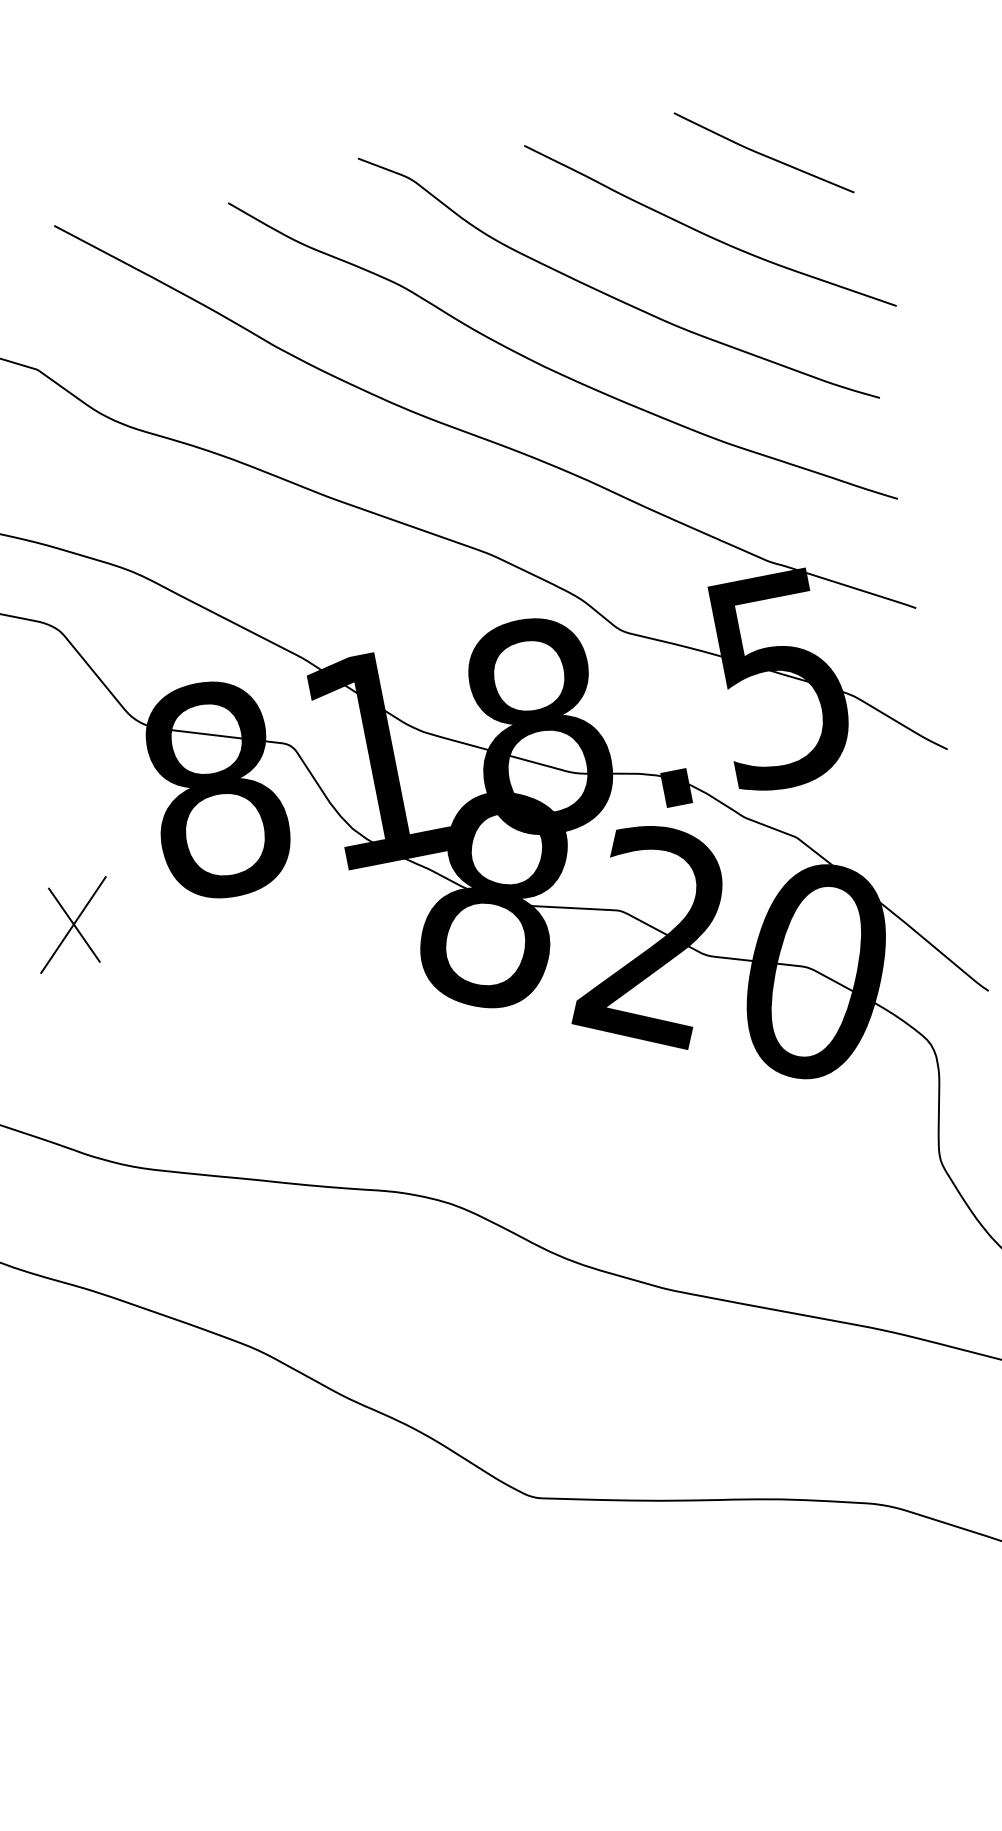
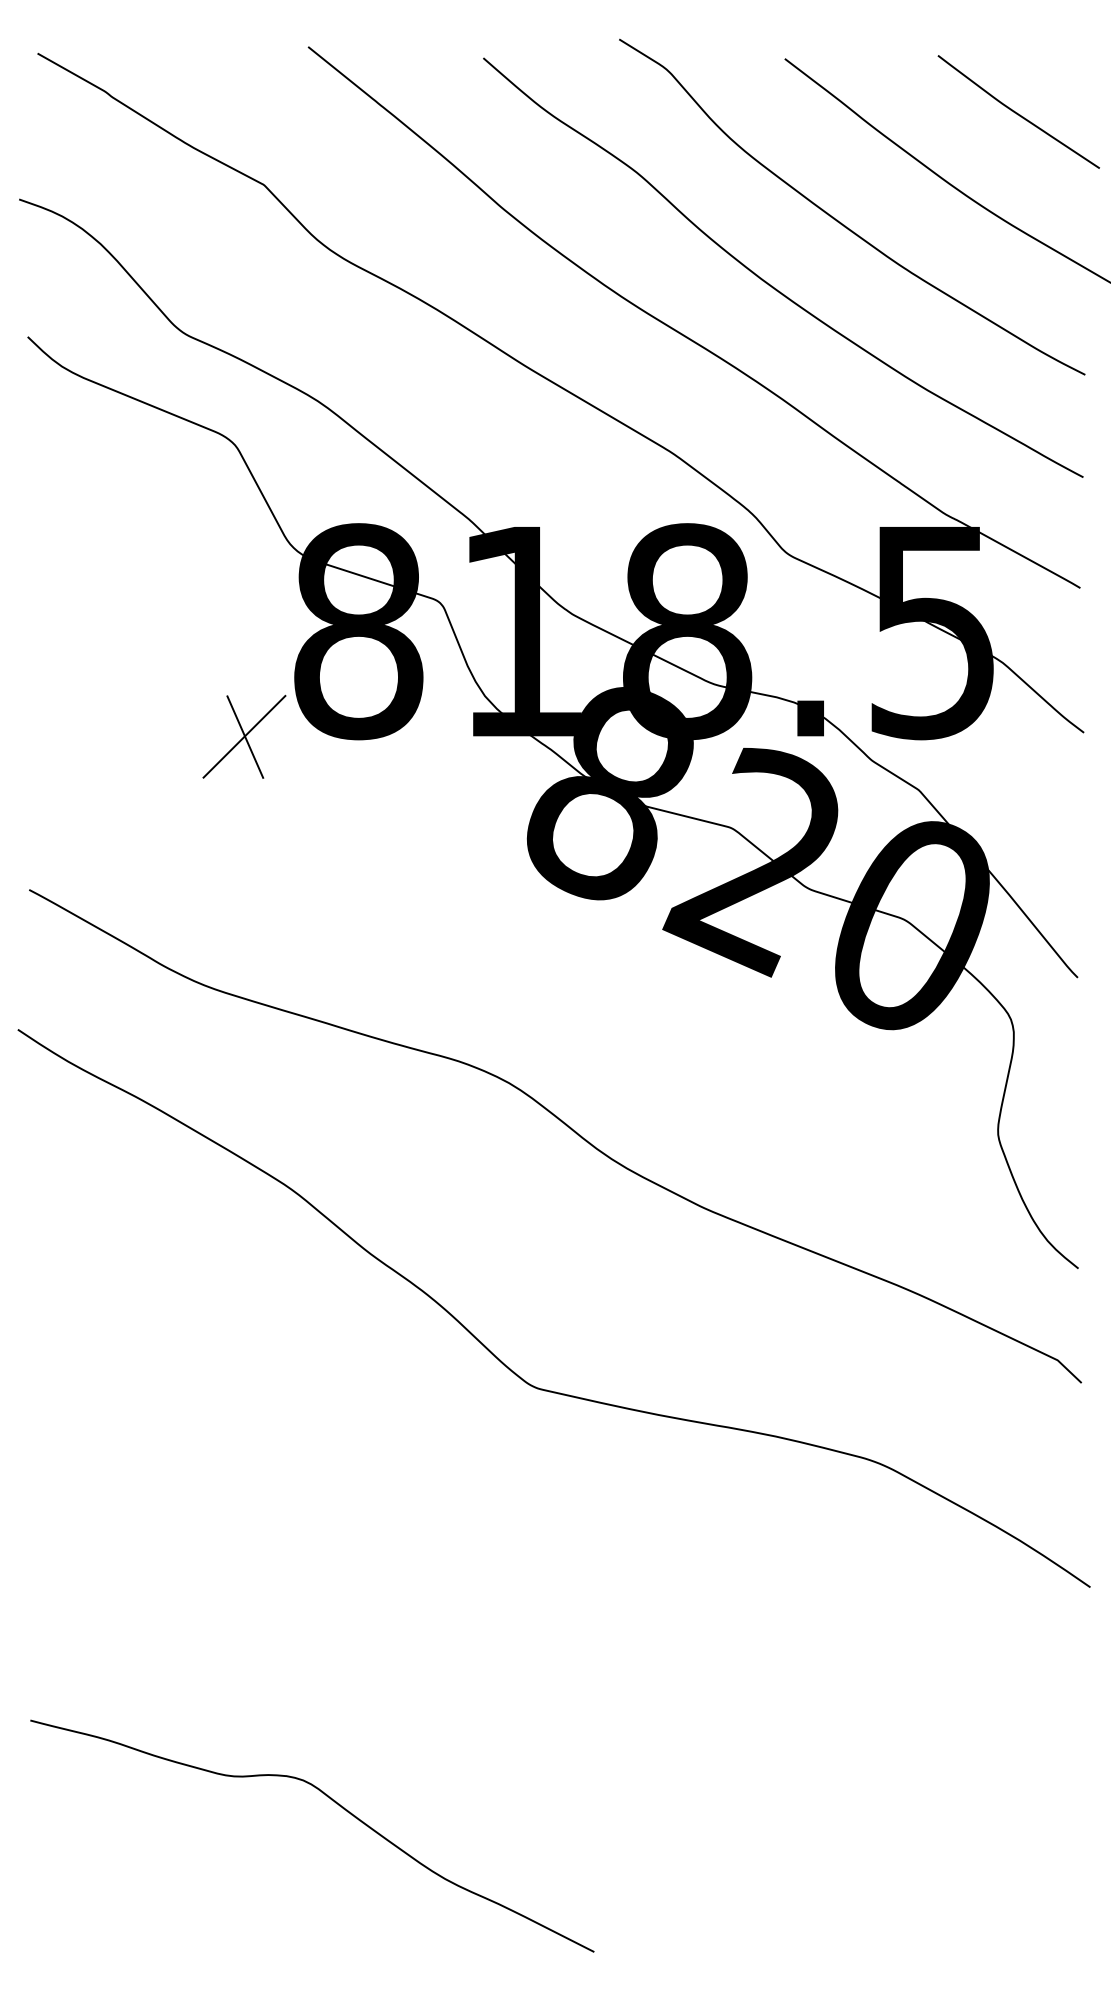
part: (73, 924) -> (244, 736), moved

